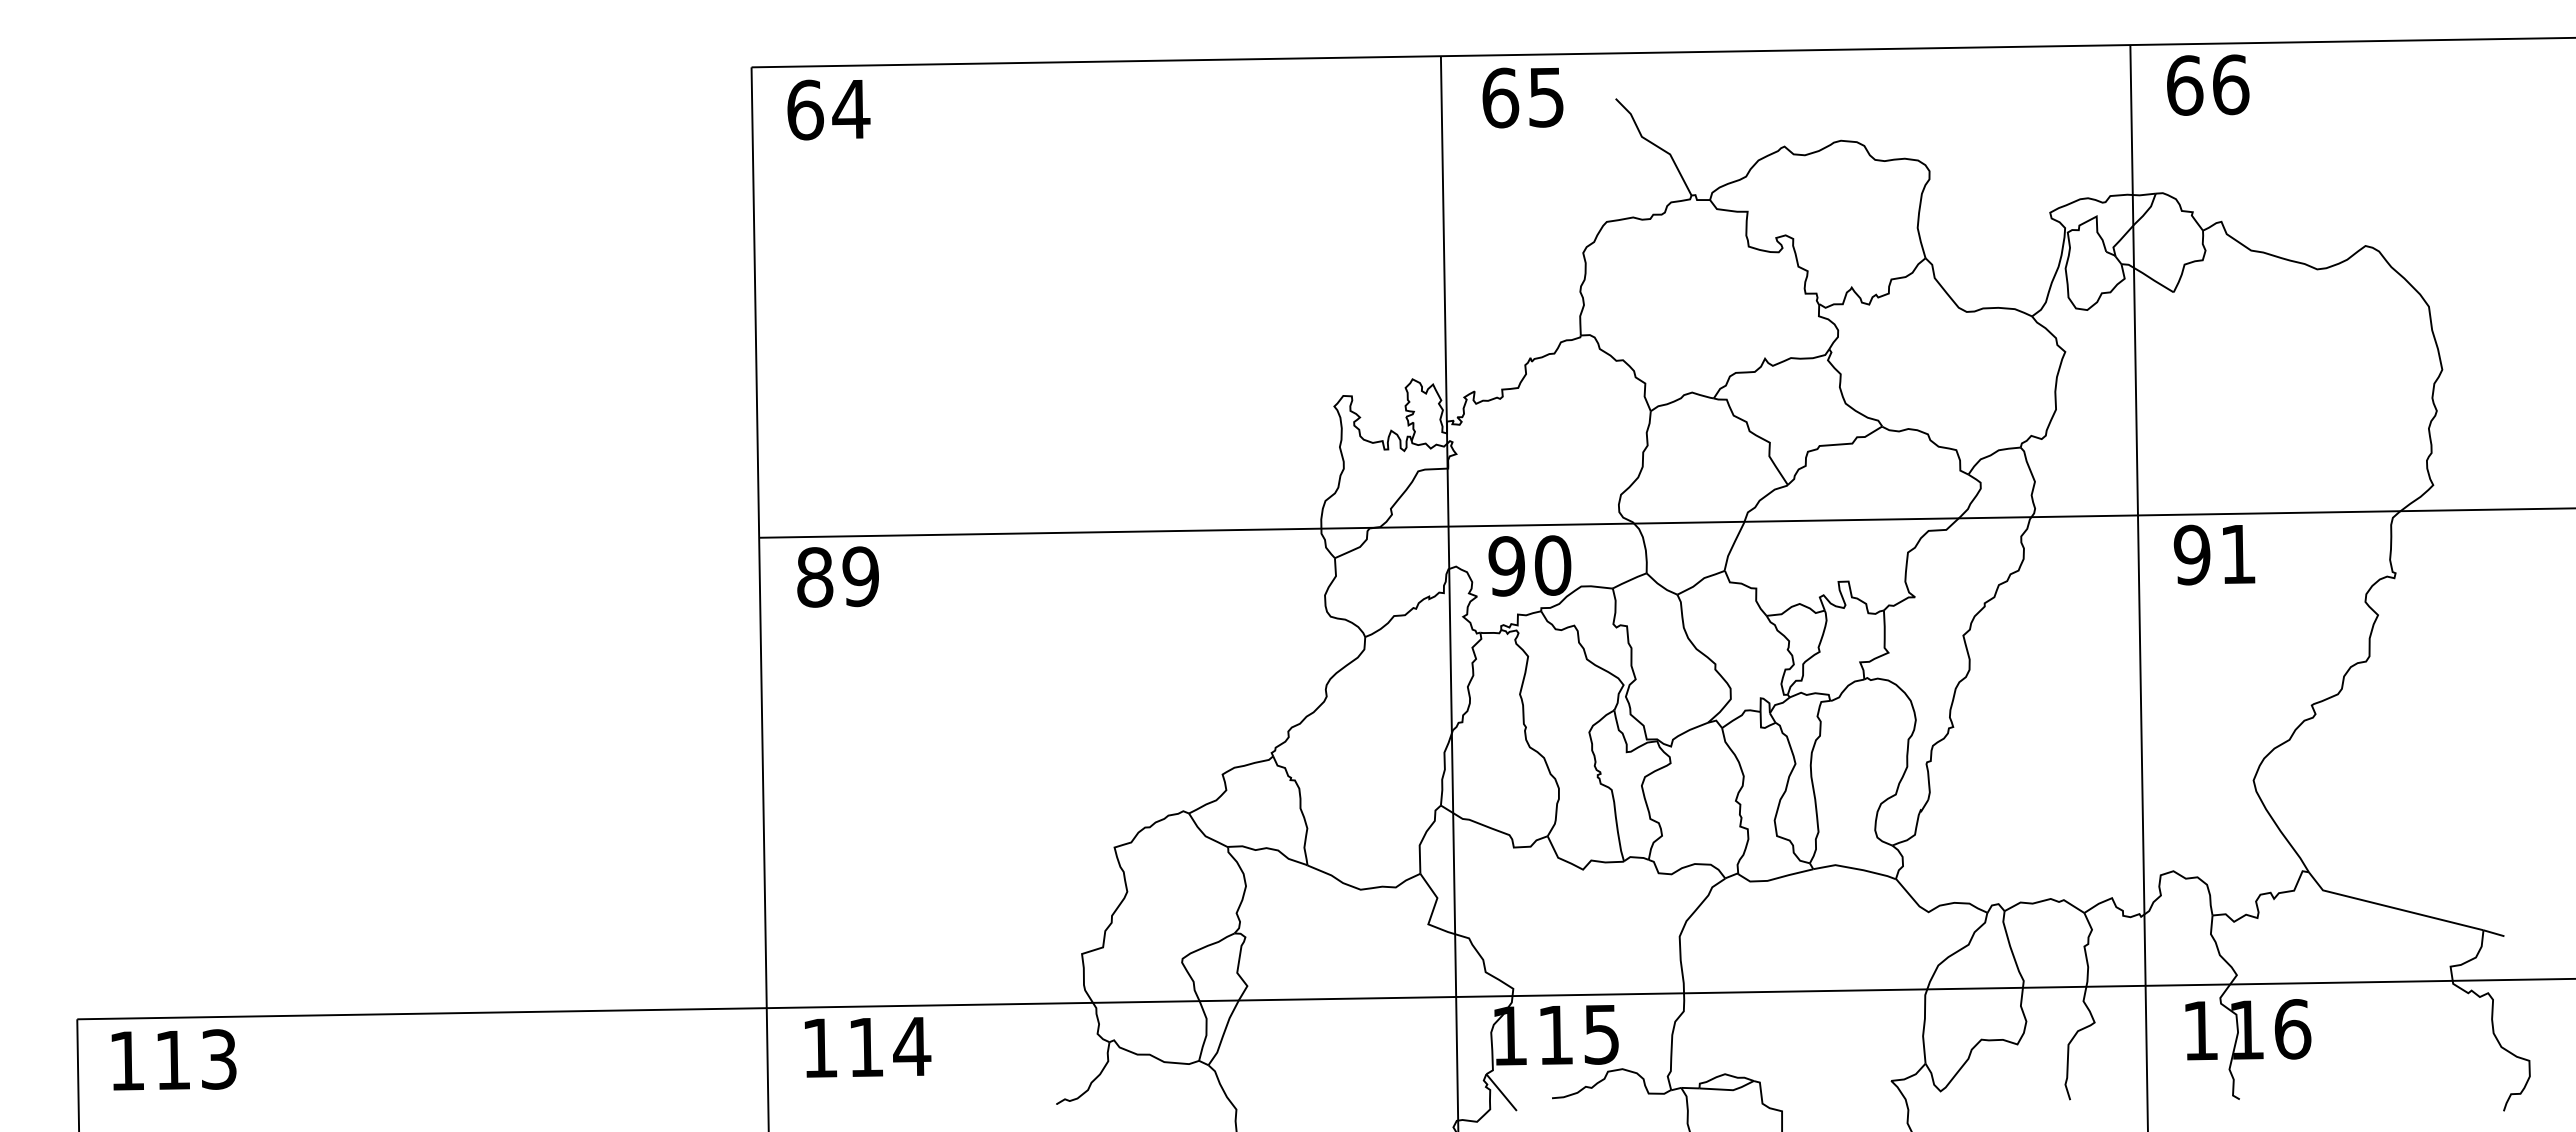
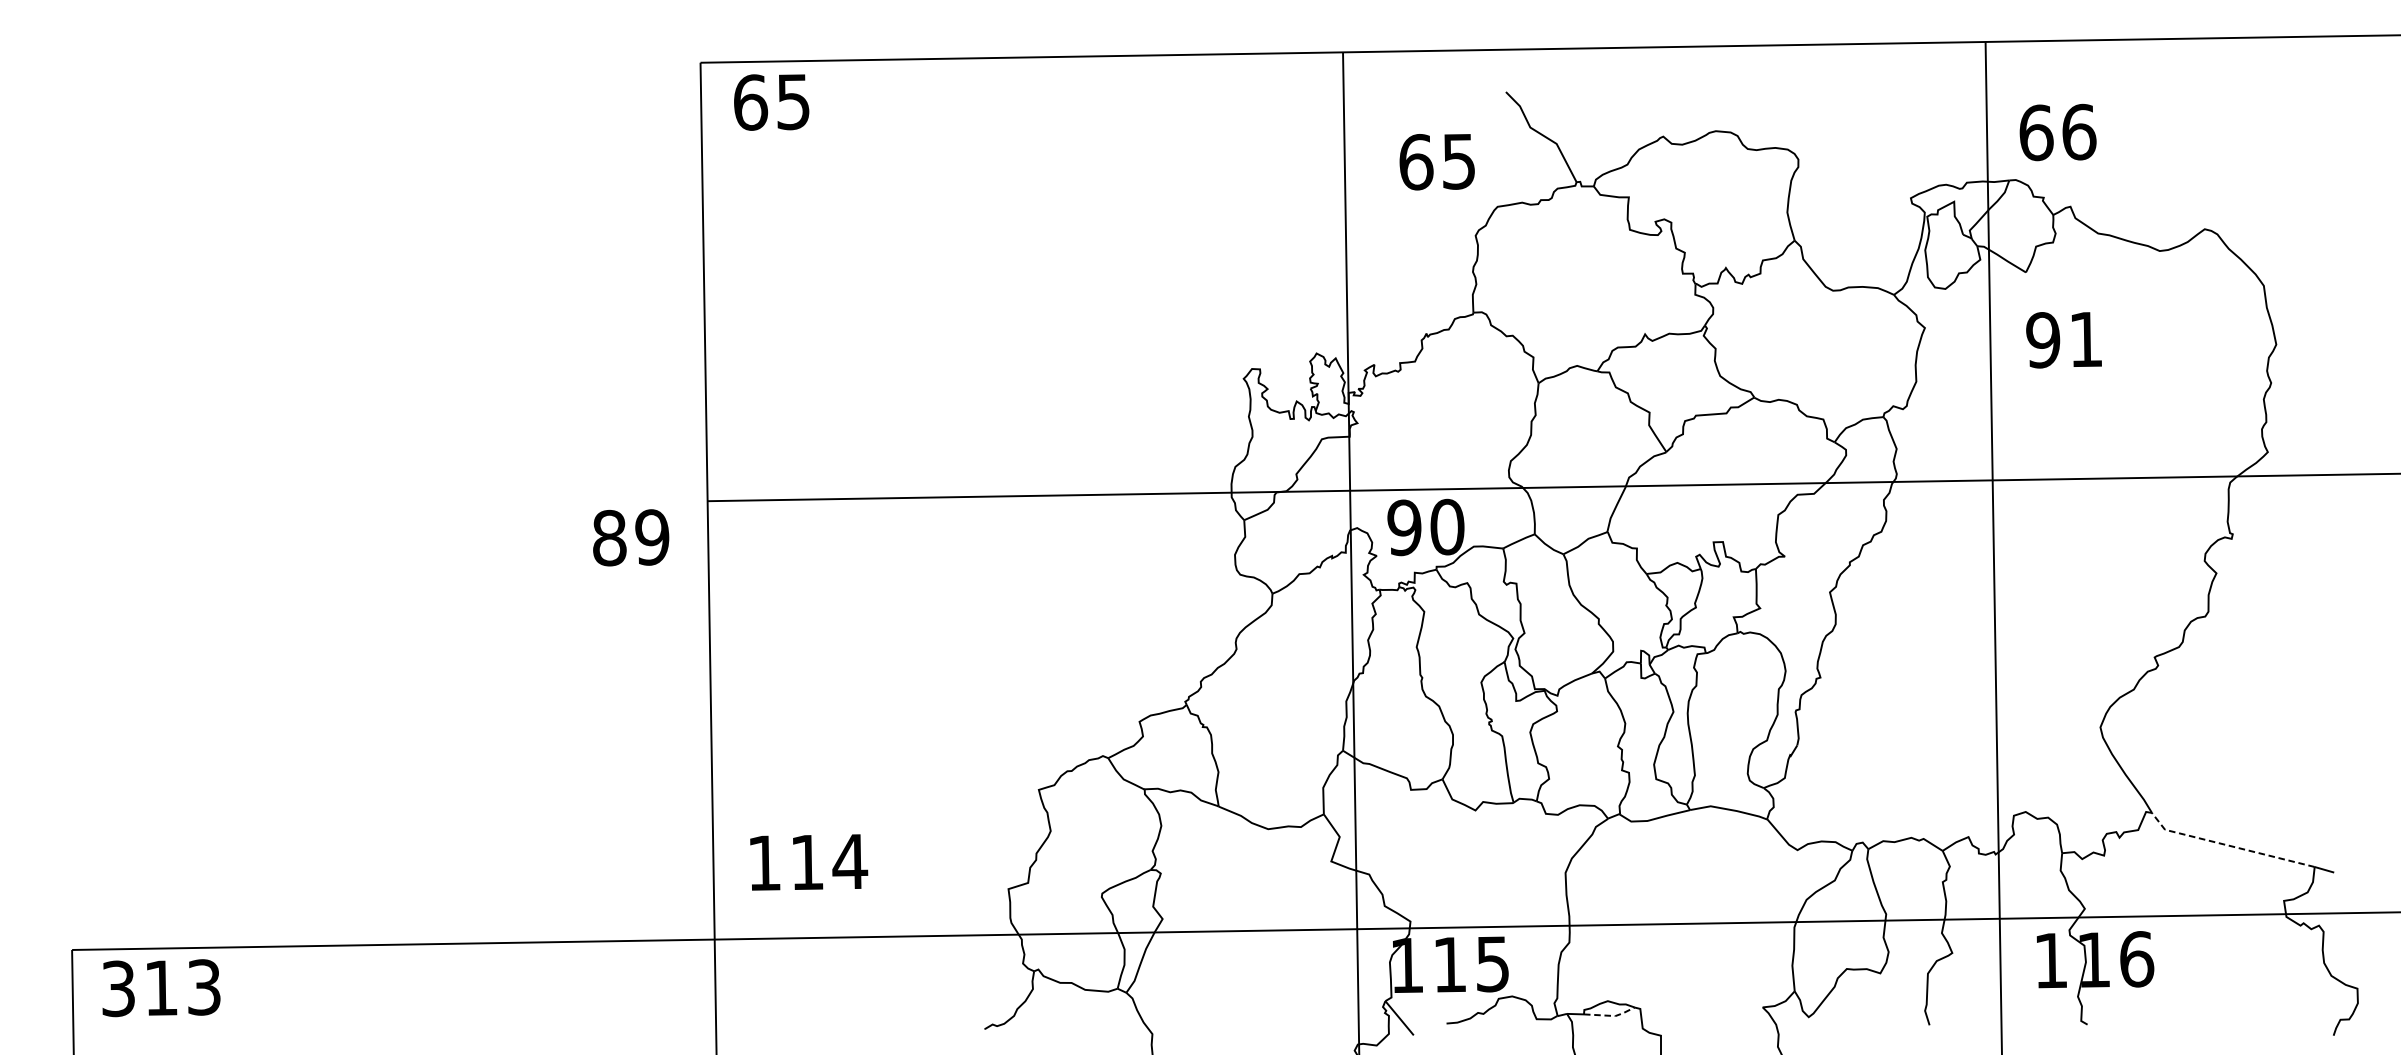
text: (2208, 84) -> (2058, 131), moved
text: (1522, 97) -> (1436, 161), moved
text: (851, 109) -> (793, 102), 64 -> 65
text: (2214, 554) -> (2063, 339), moved
text: (837, 576) -> (630, 537), moved
line: (2391, 907) -> (2228, 845), solid -> dashed
text: (867, 1047) -> (808, 862), moved
text: (127, 1060) -> (118, 988), 113 -> 313
line: (1729, 1090) -> (1611, 1016), solid -> dashed

